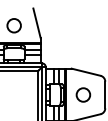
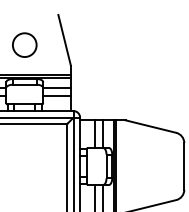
circle: (83, 94) -> (146, 165), removed

